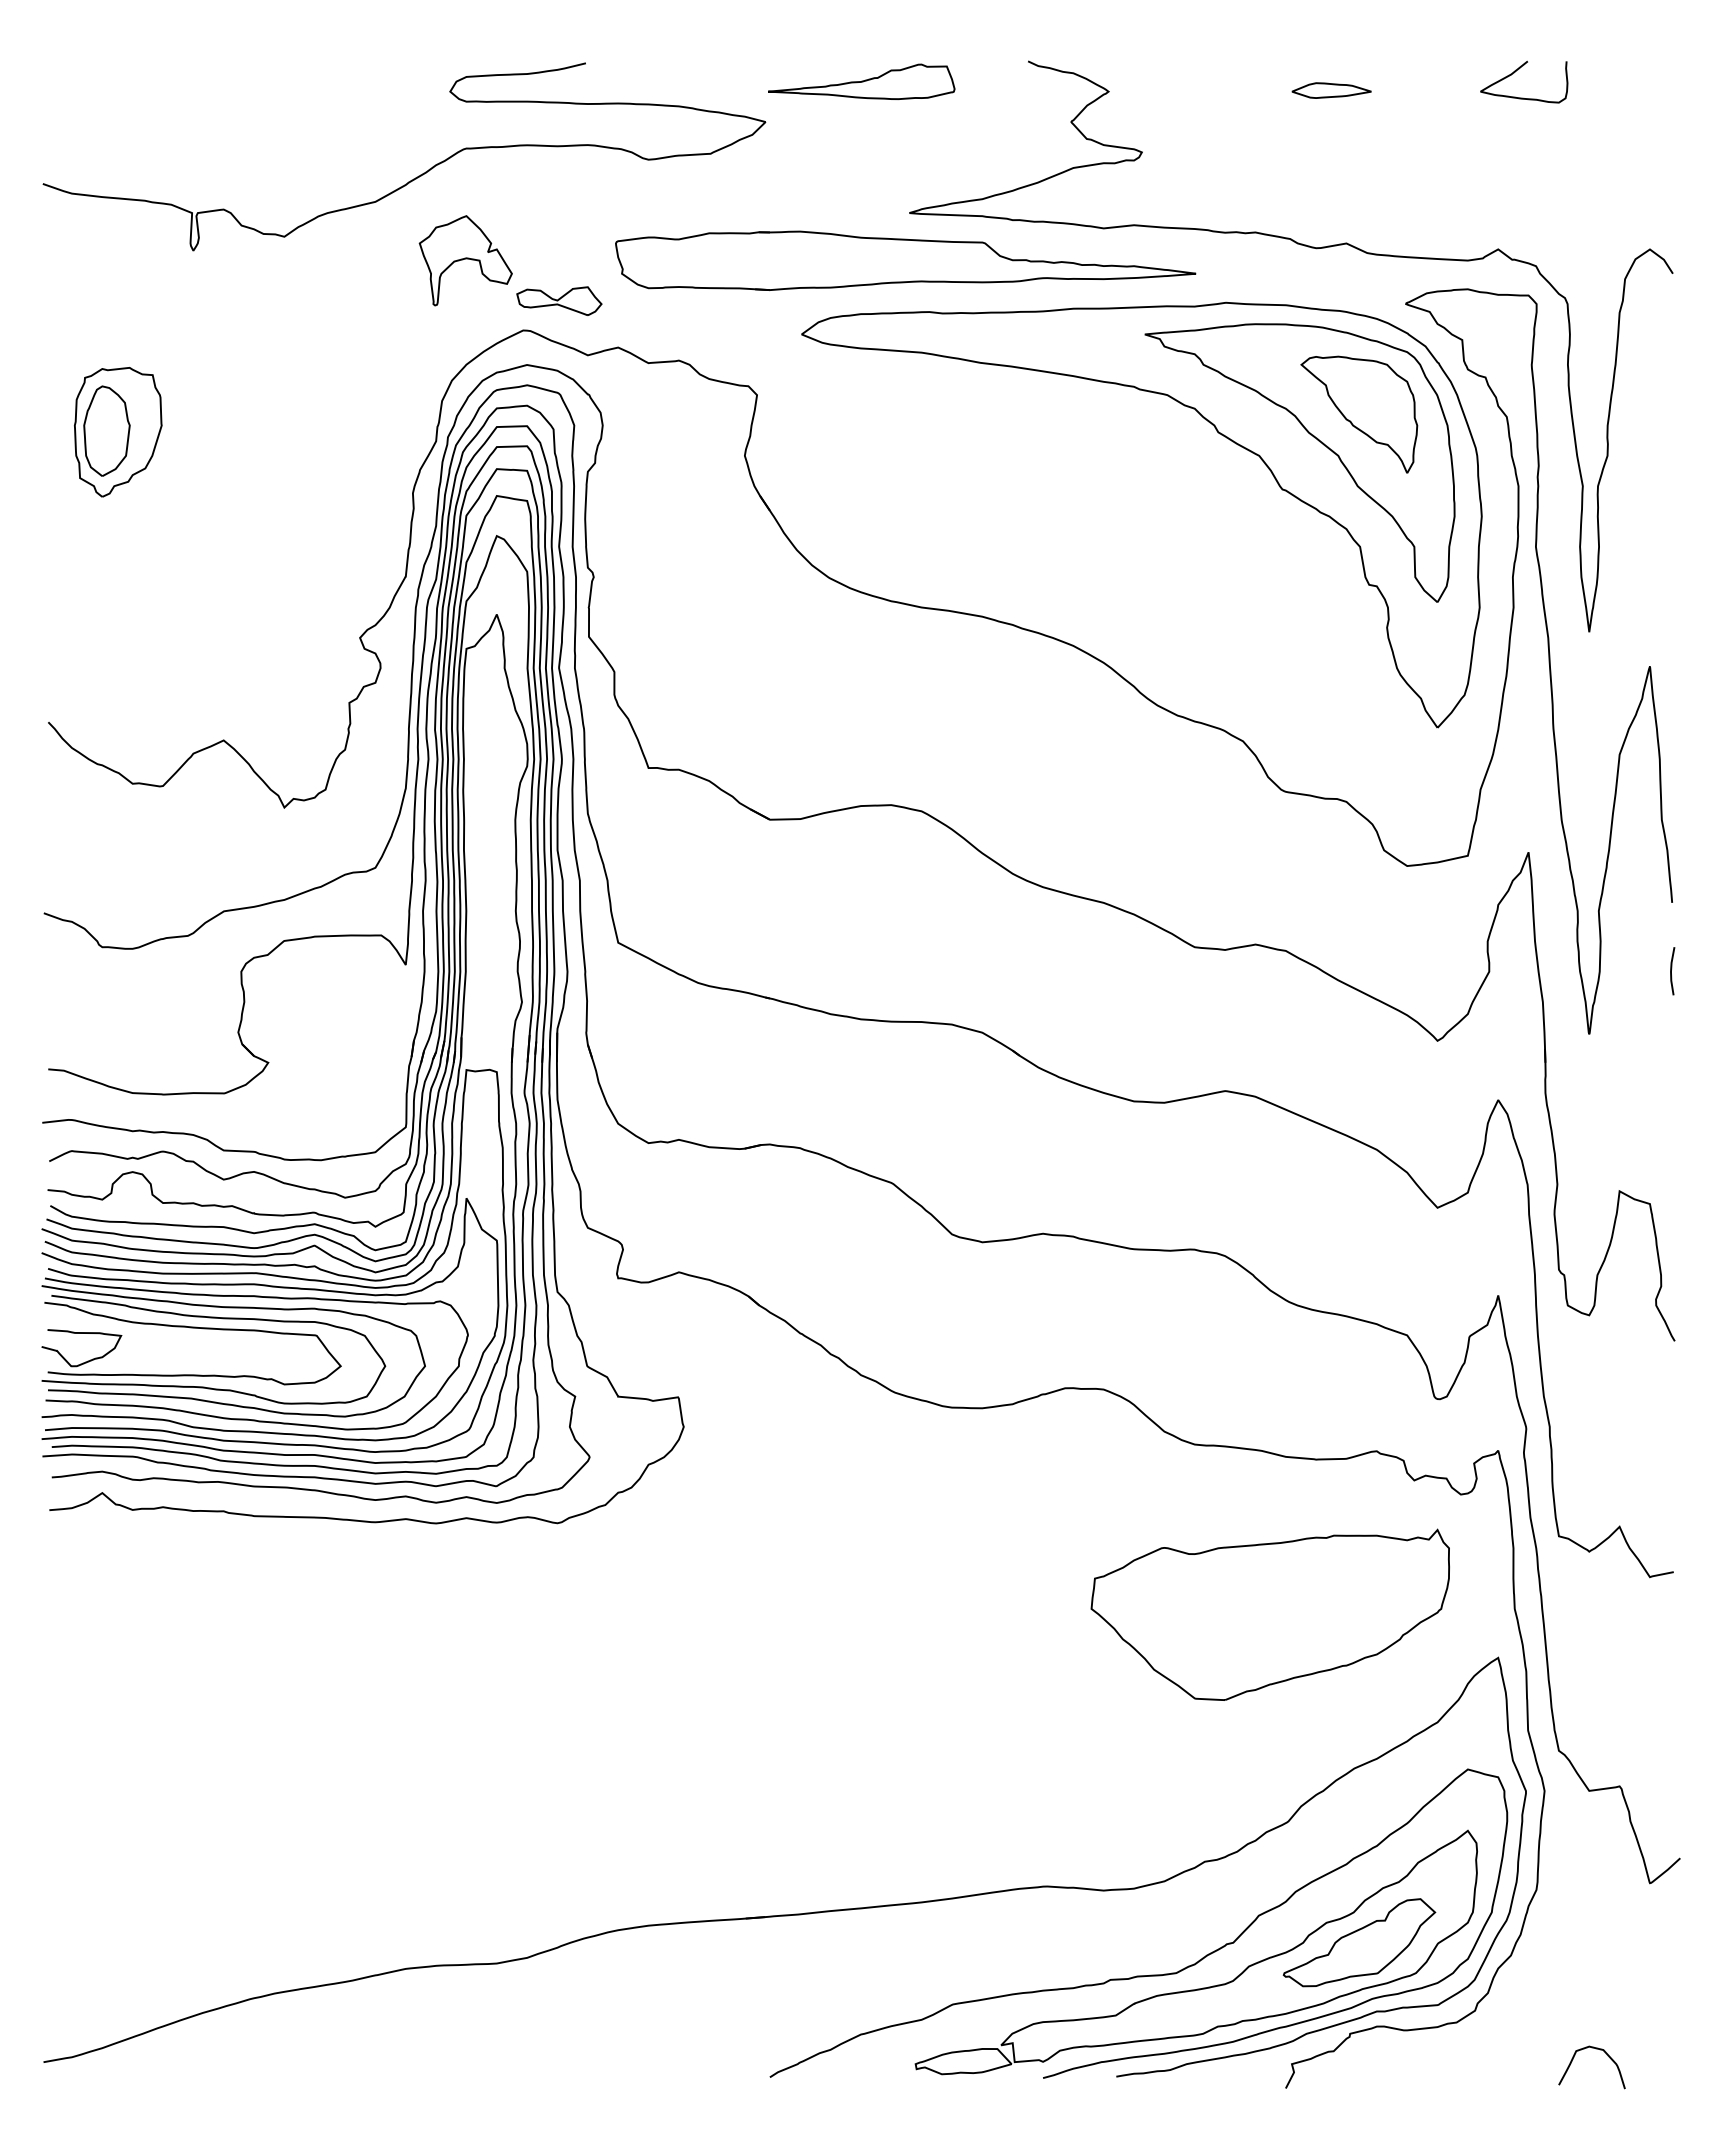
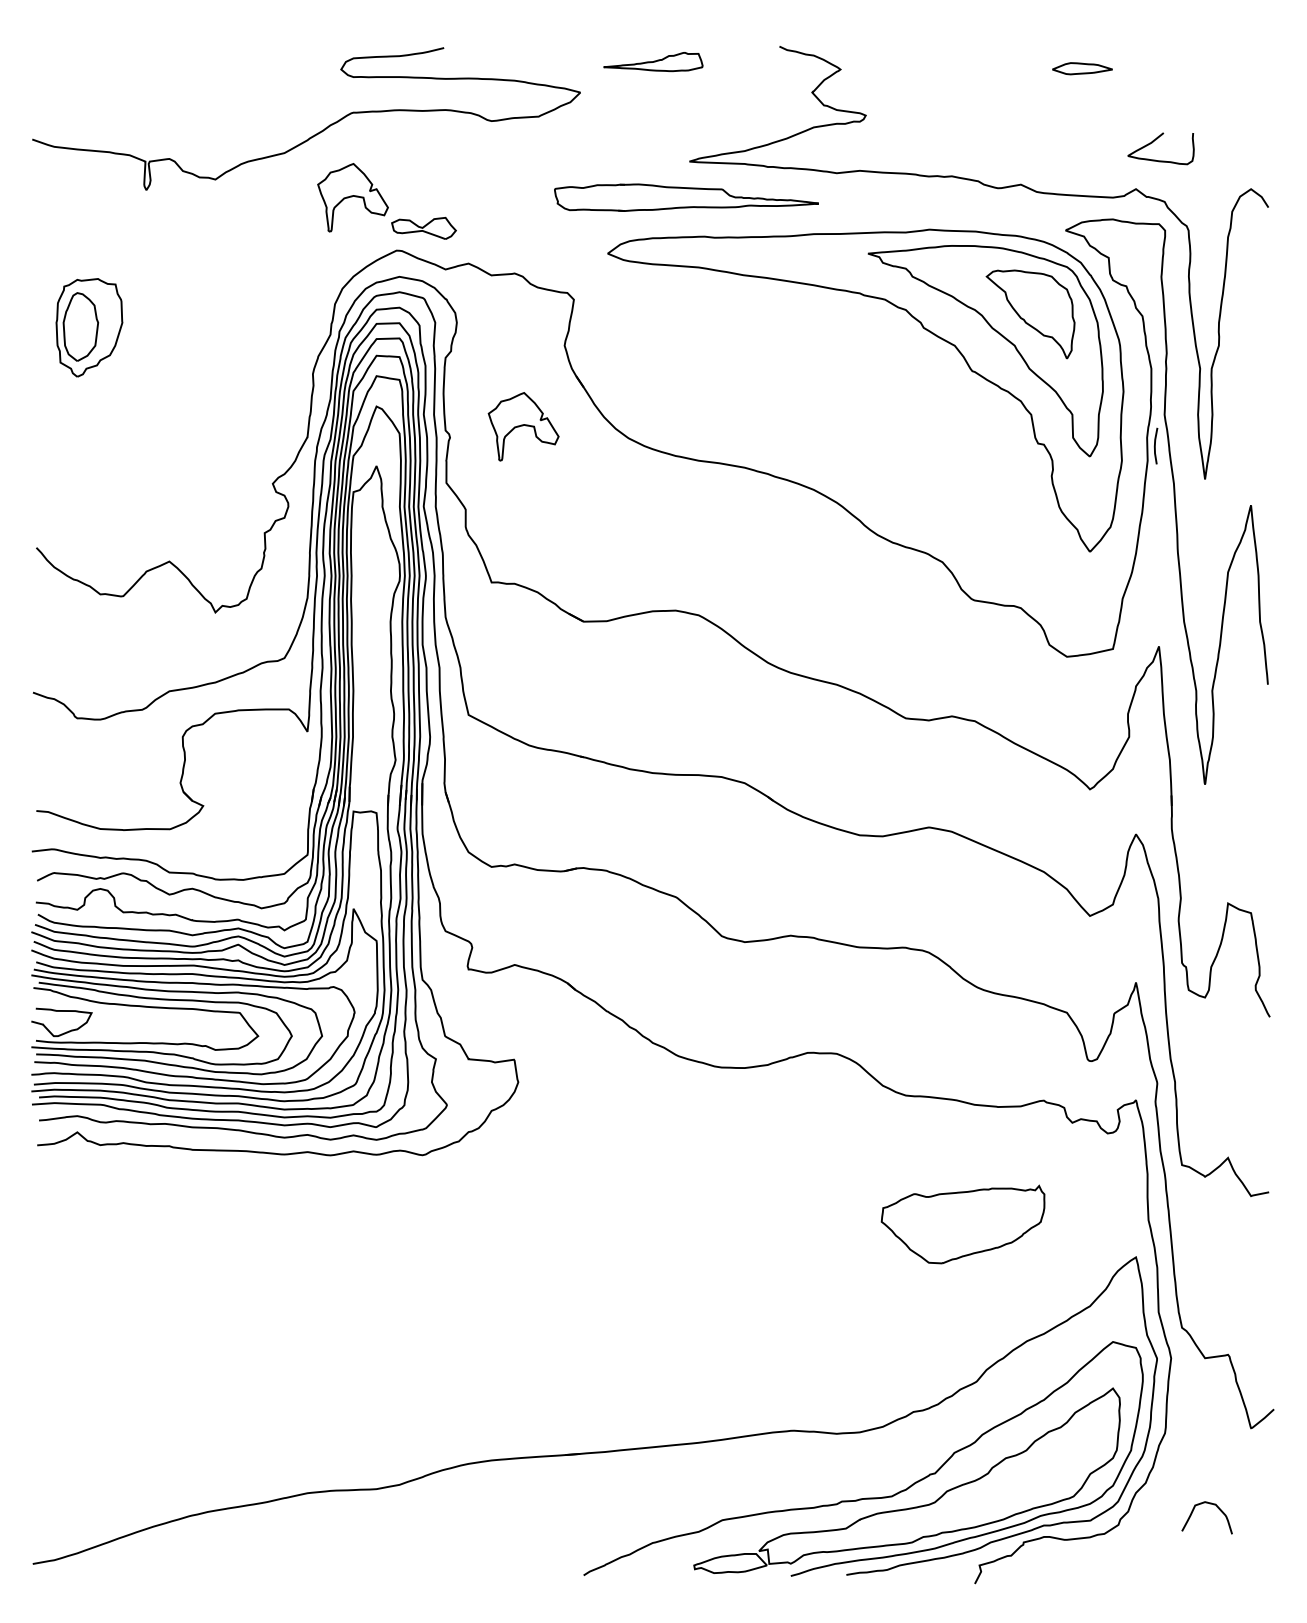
curve: (1515, 72) -> (1154, 141), moved
part: (861, 81) -> (653, 61), size x0.7
part: (1331, 90) -> (1082, 68), moved
part: (905, 260) -> (686, 197), size x0.6
part: (690, 562) -> (523, 426), added
line: (1671, 971) -> (1155, 446), moved
part: (1269, 1614) -> (962, 1224), size x0.6
part: (1359, 1942) -> (1030, 1473), removed
curve: (1596, 2049) -> (1210, 1504), moved

